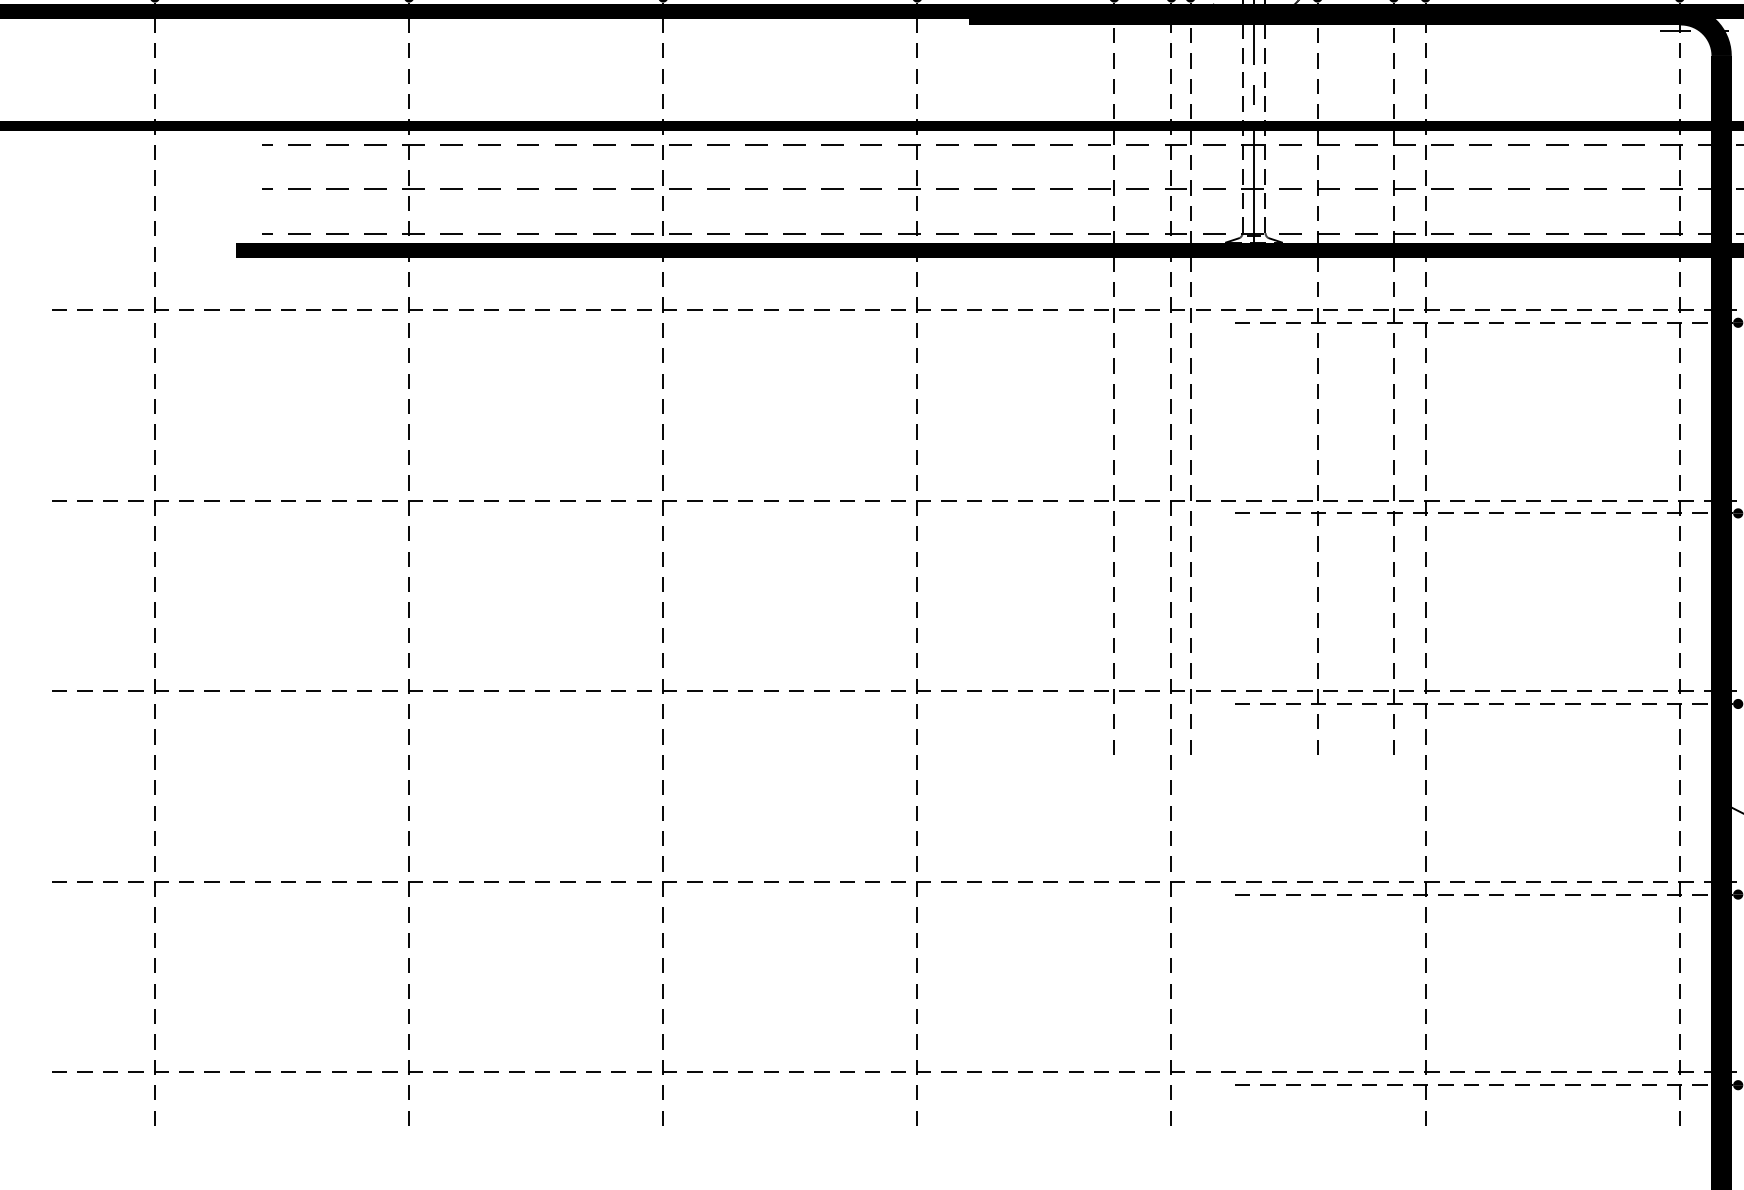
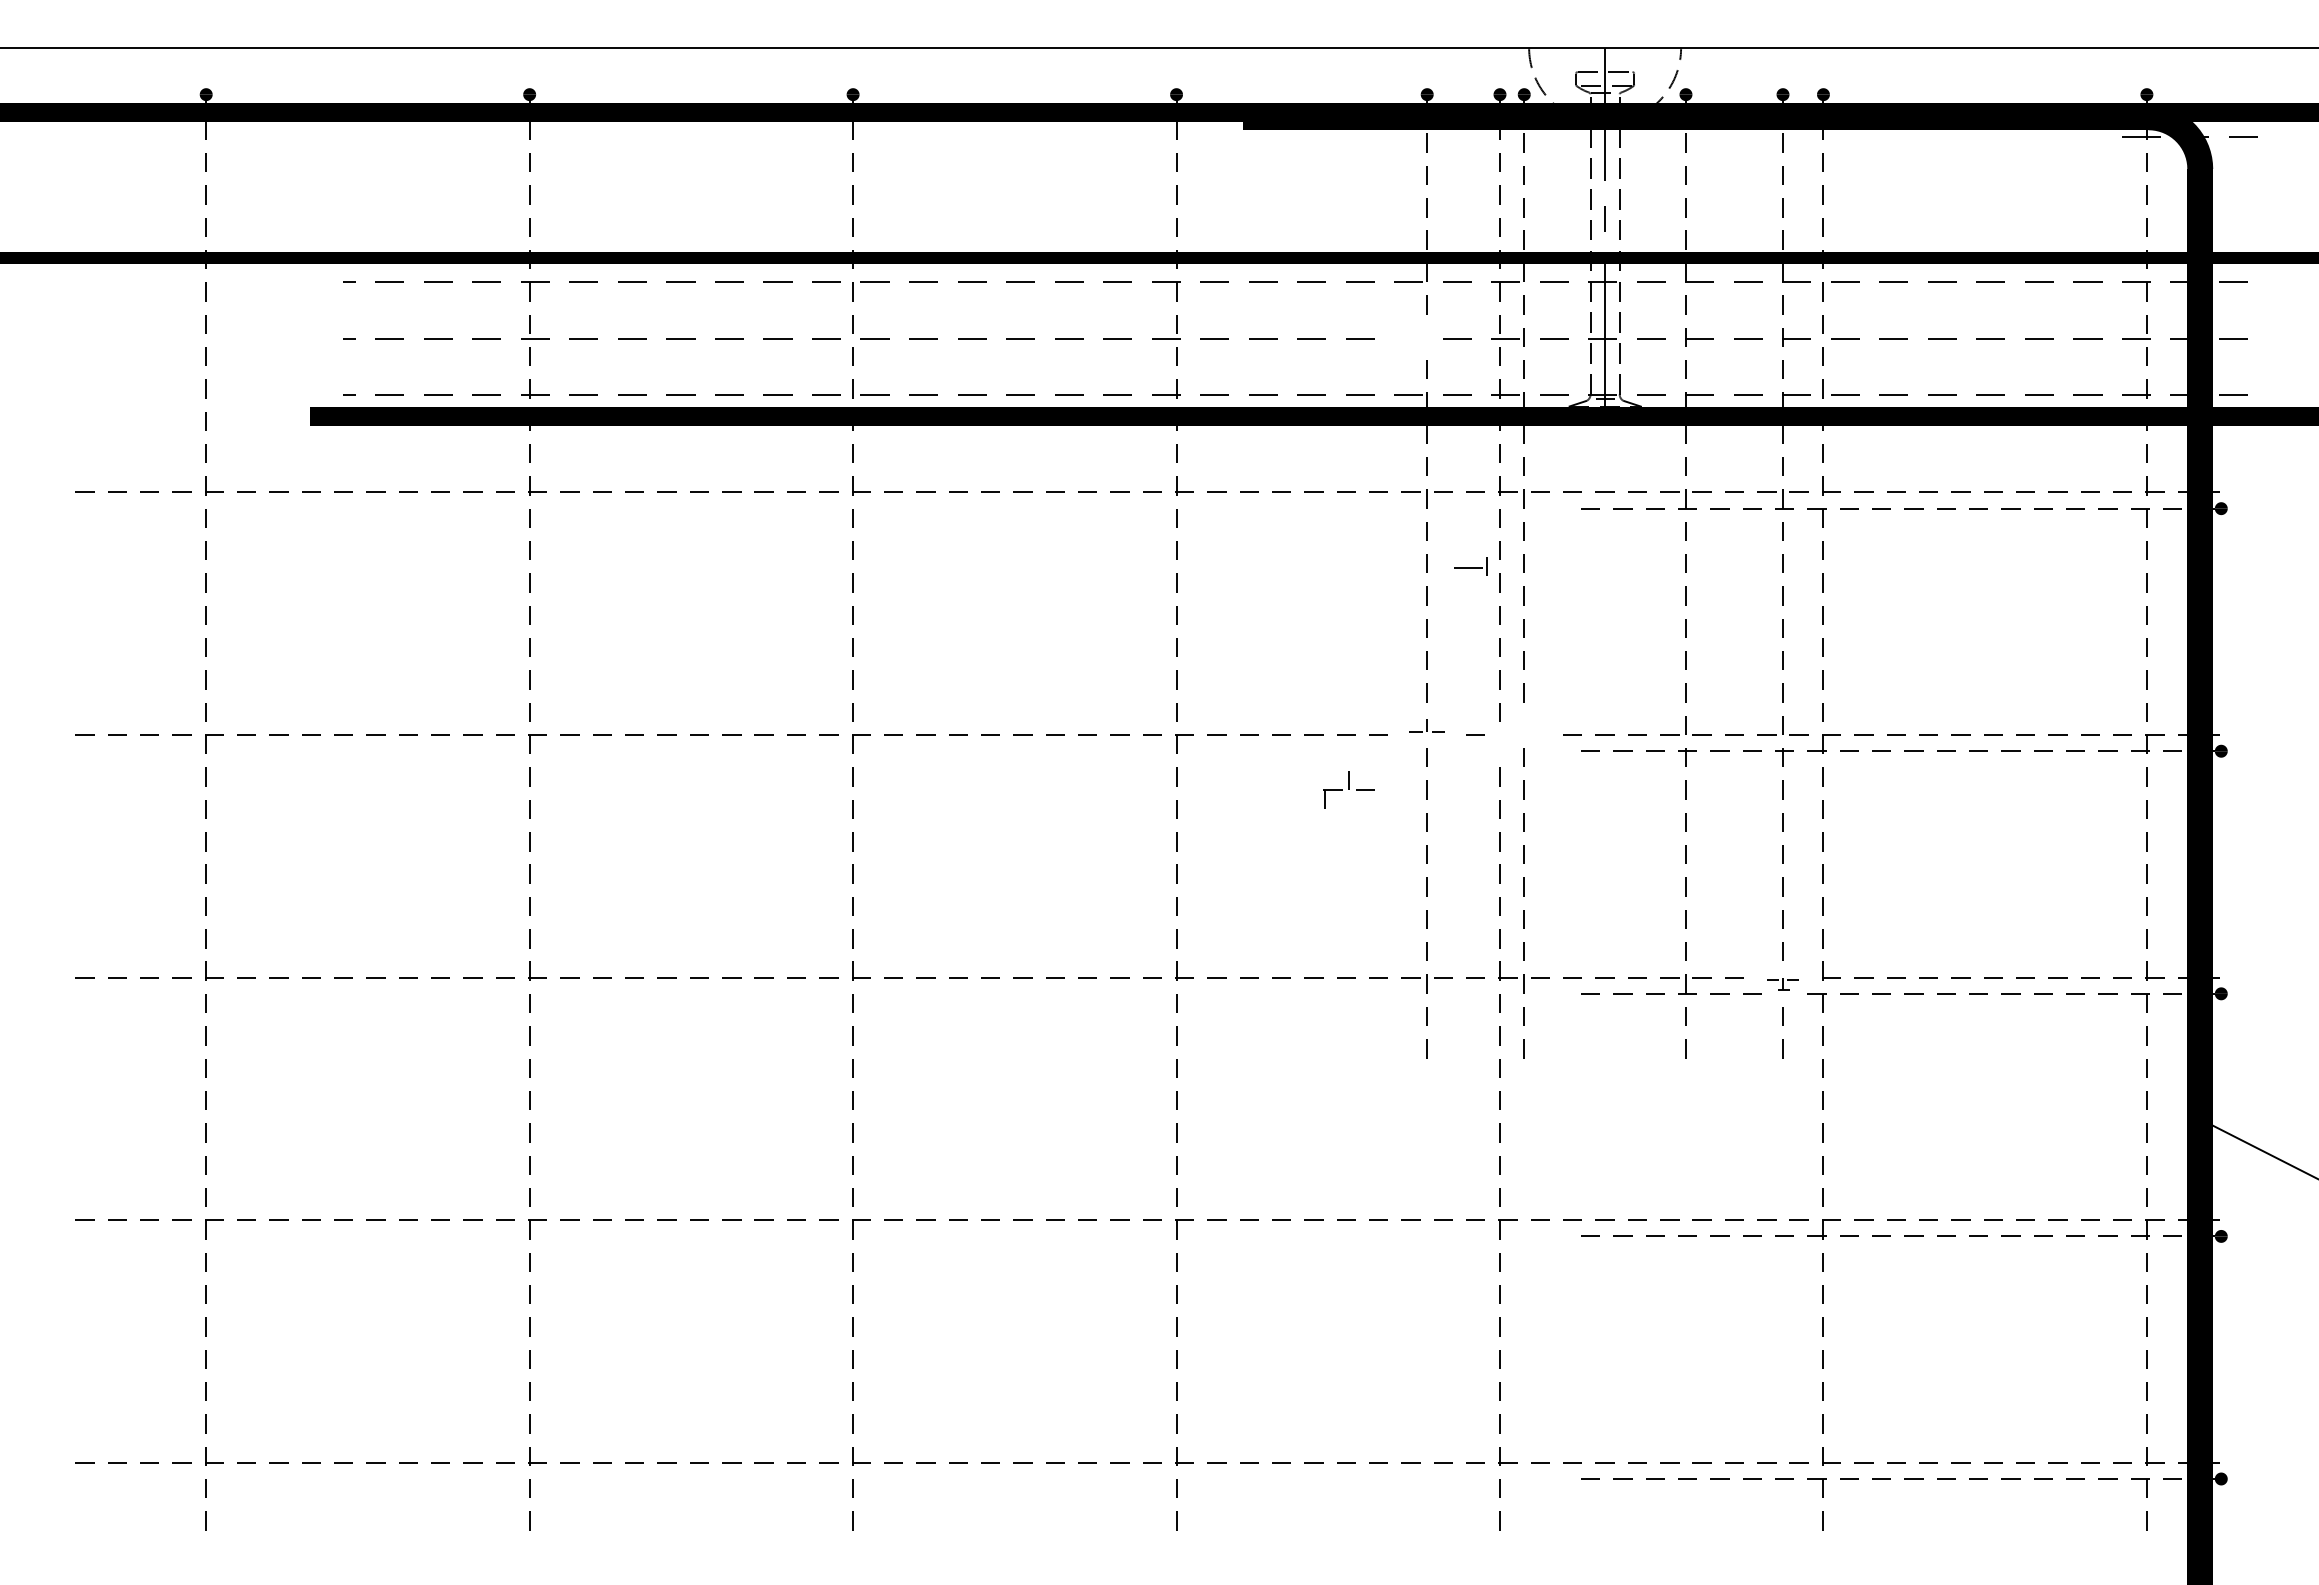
part: (1101, 188) -> (1470, 566), moved
part: (1113, 493) -> (1426, 725), size x0.7
part: (1189, 500) -> (1348, 789), moved
part: (1393, 696) -> (1782, 984), size x0.6

